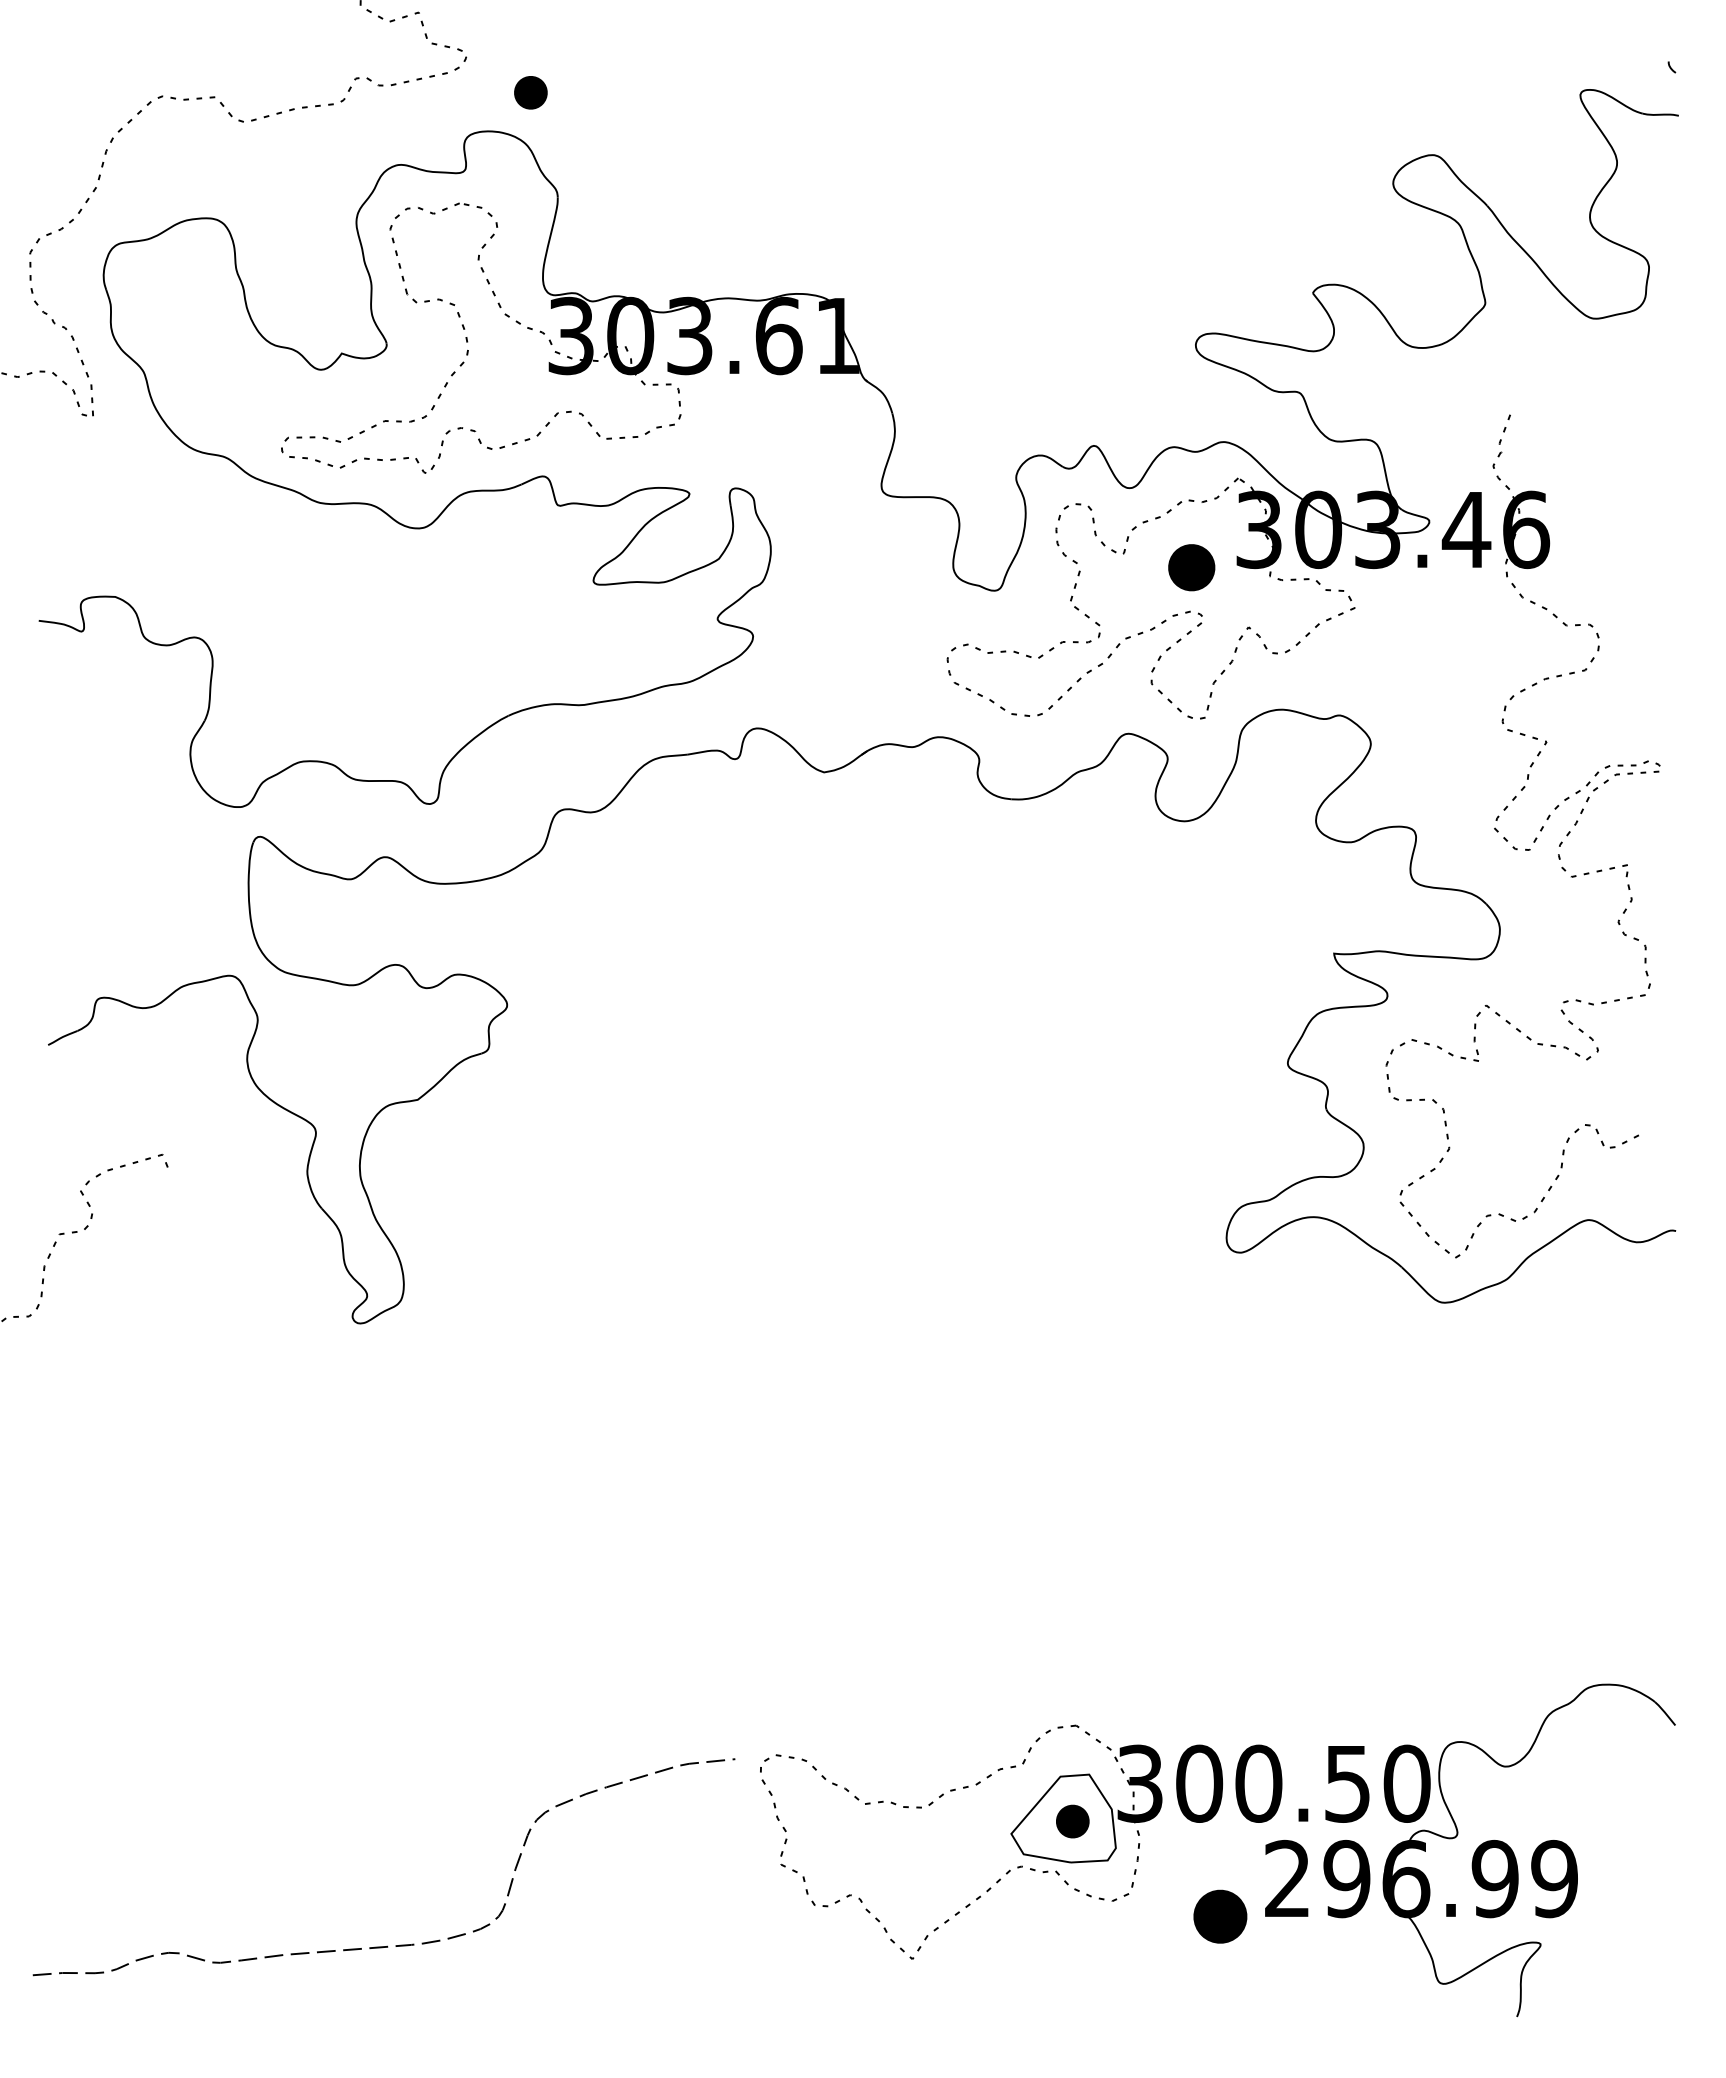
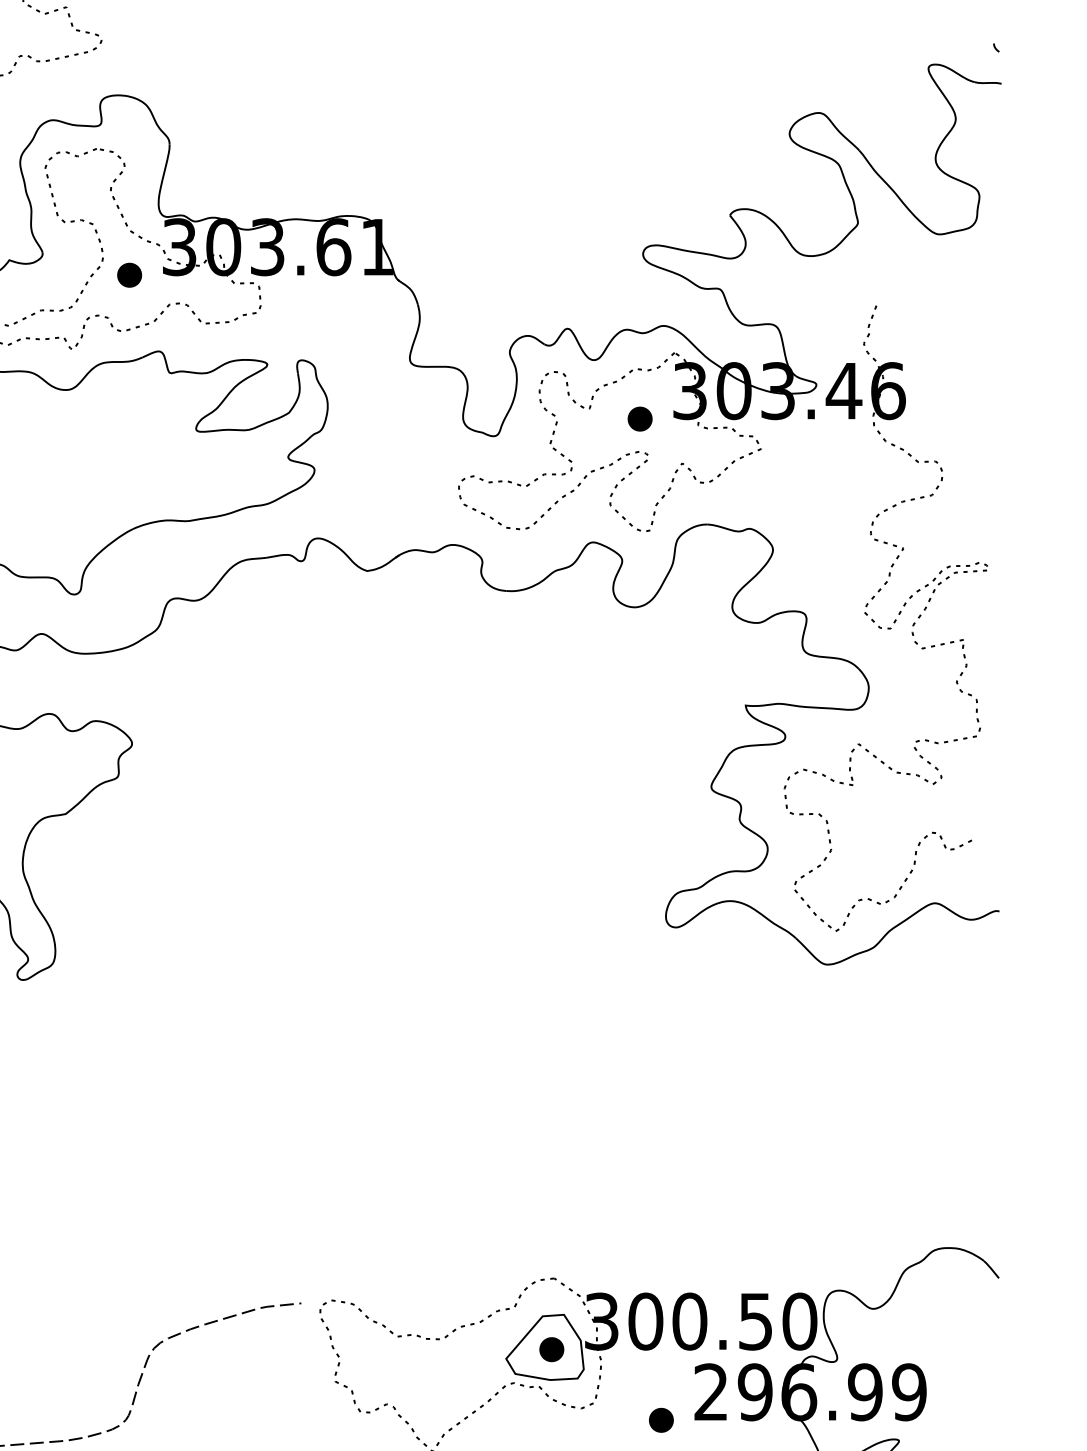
part: (530, 92) -> (129, 275), moved
part: (1191, 567) -> (639, 419), size x0.71
part: (1220, 1916) -> (661, 1420), size x0.62

